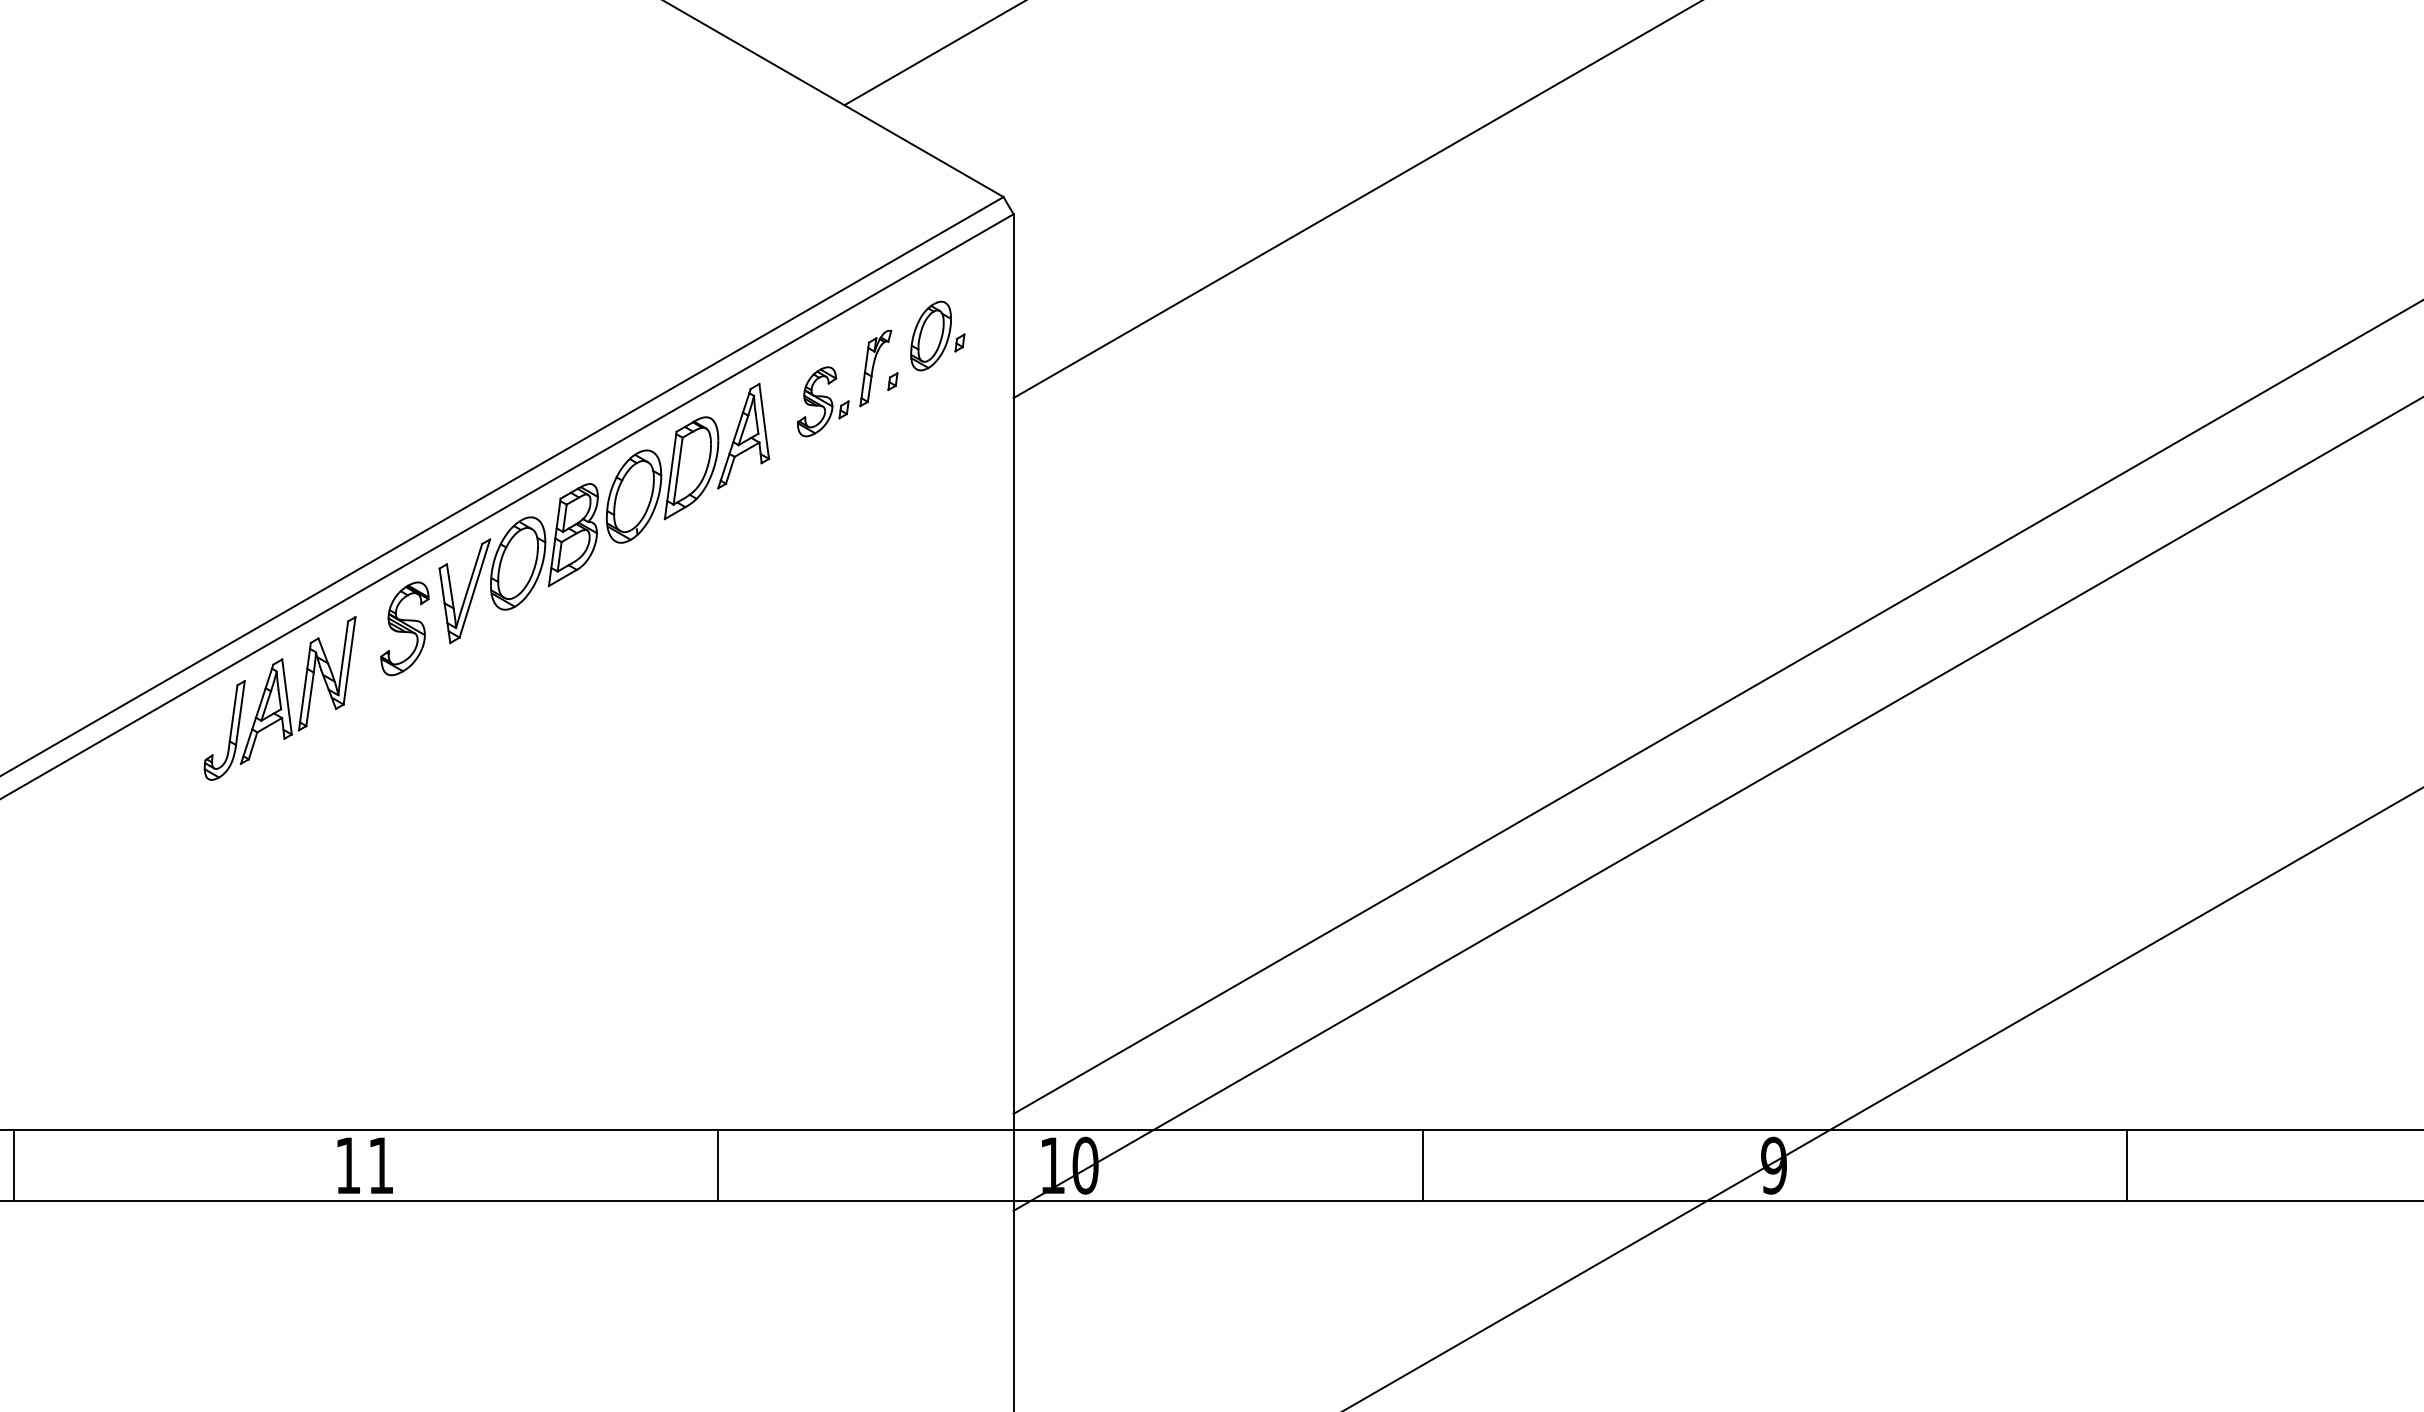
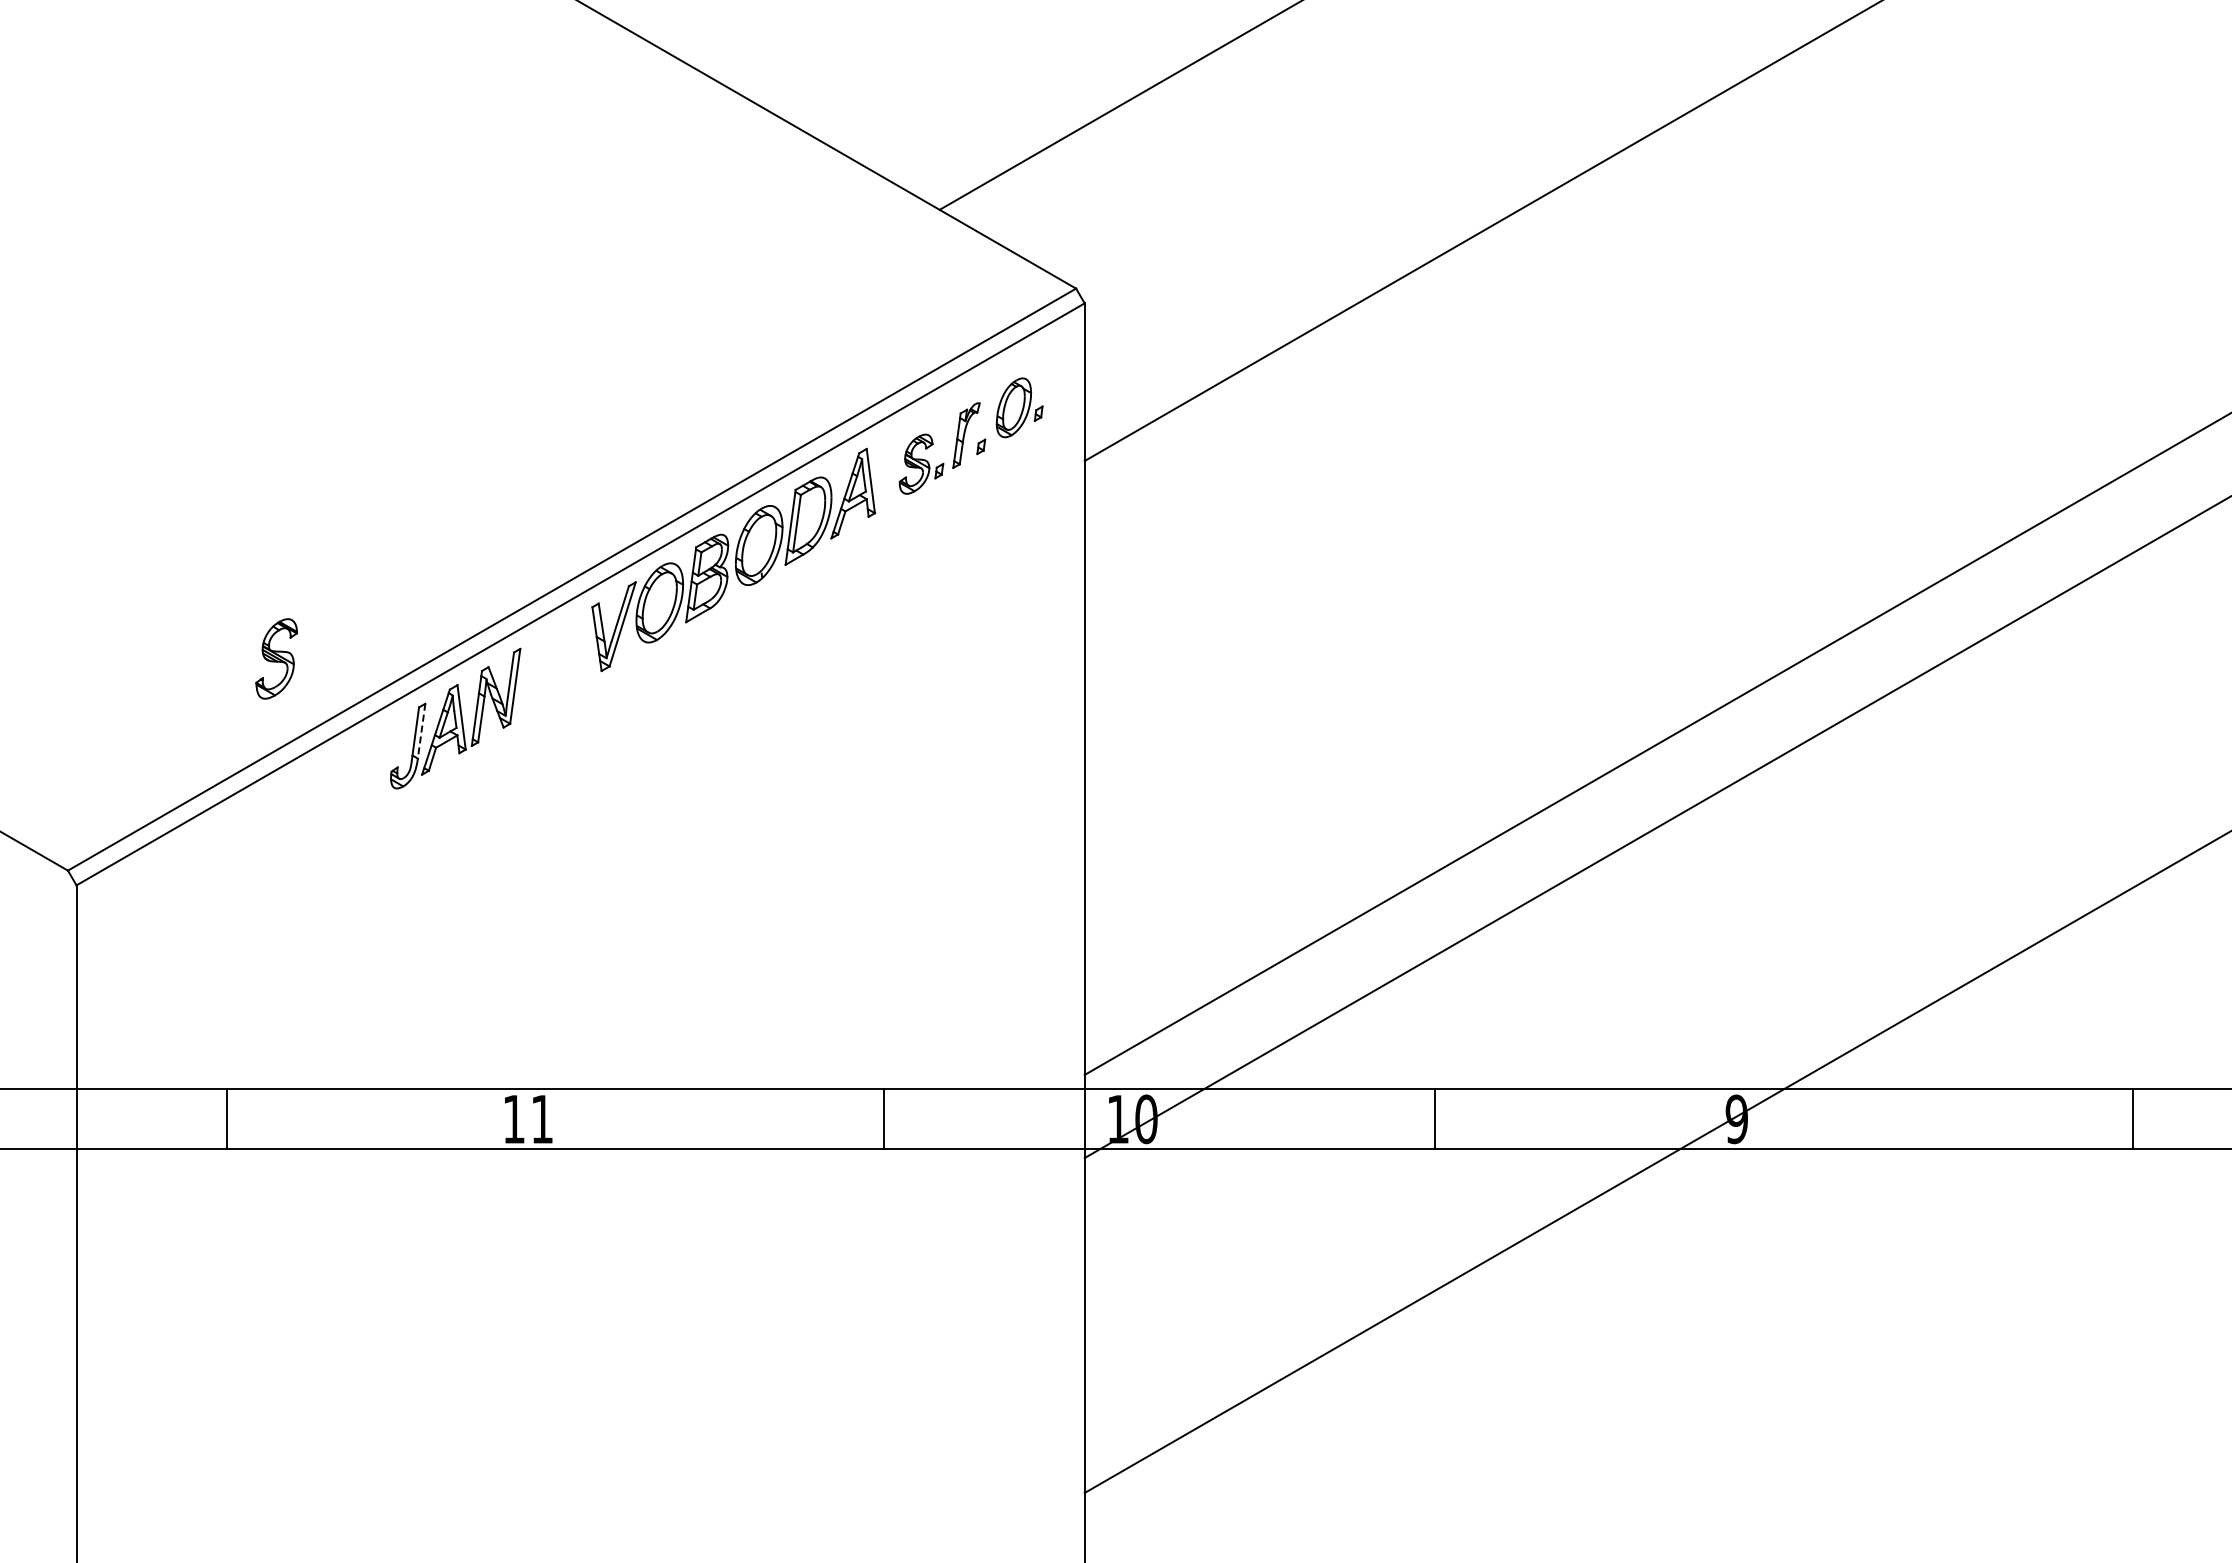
part: (404, 628) -> (276, 658), moved
line: (240, 713) -> (421, 731), solid -> dashed
line: (718, 1164) -> (884, 1118), moved
line: (2126, 1164) -> (2132, 1118), moved

